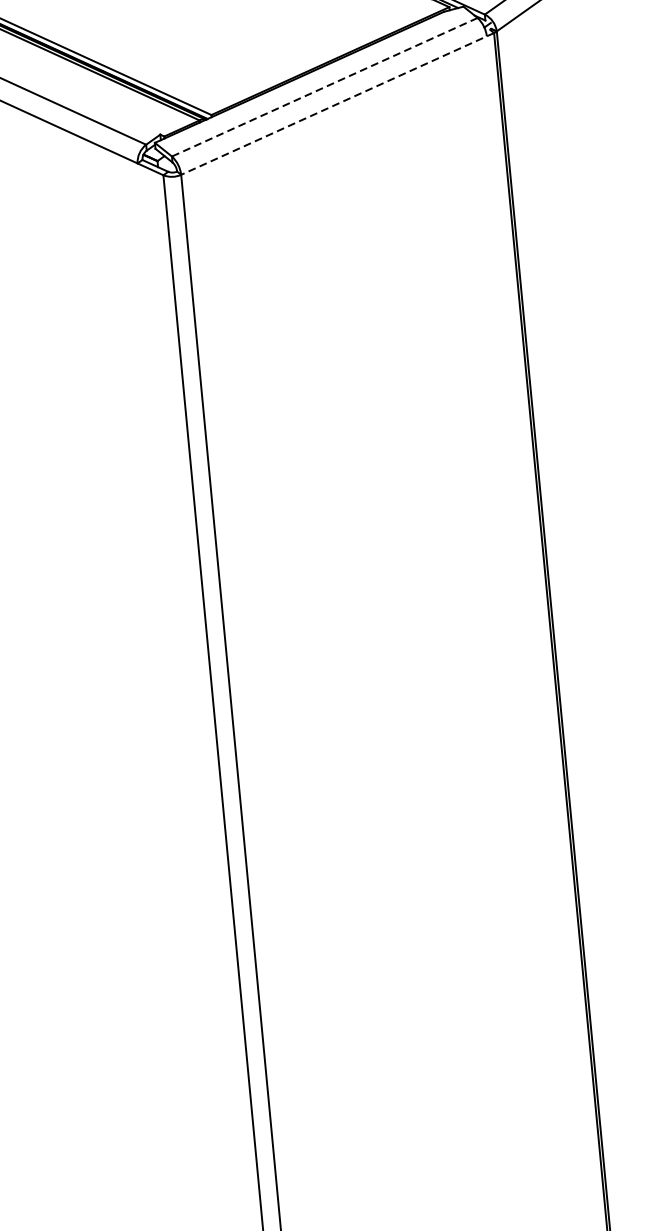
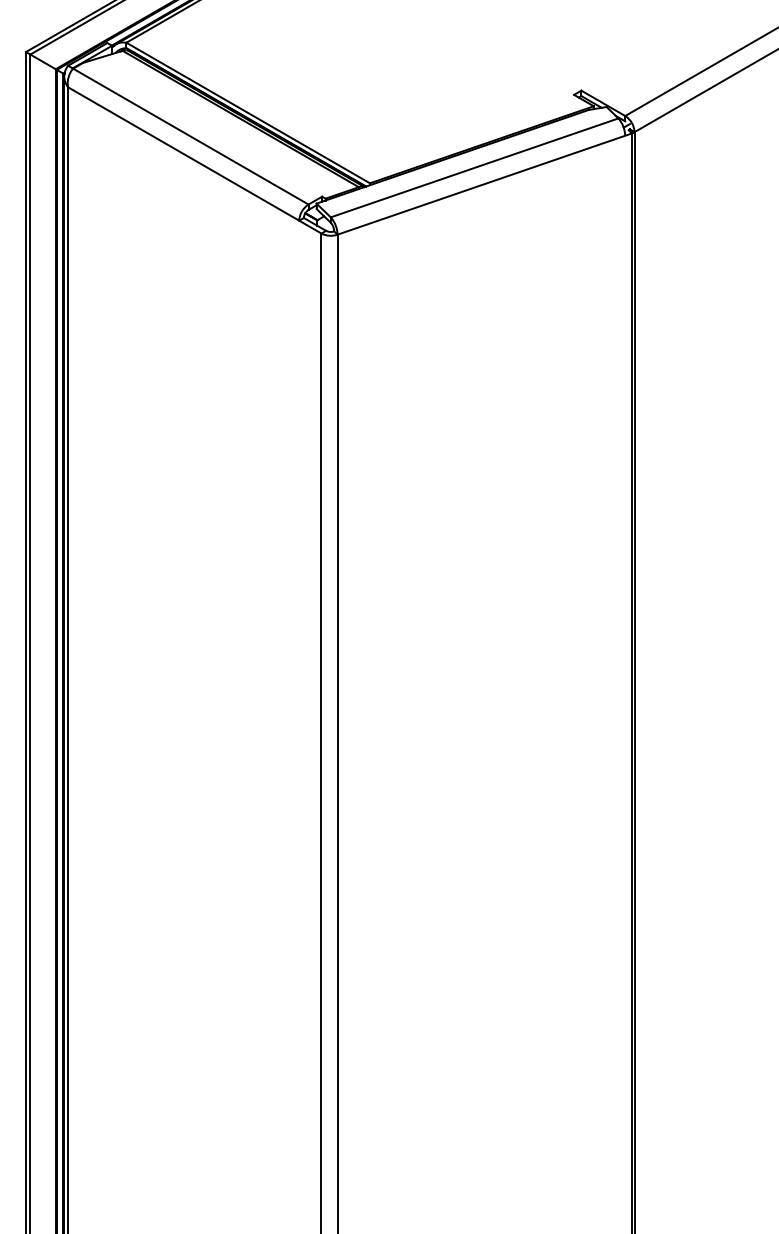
line: (324, 87) -> (474, 168), dashed -> solid
line: (337, 104) -> (484, 184), dashed -> solid

